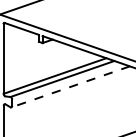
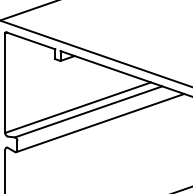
line: (70, 86) -> (100, 122), dashed -> solid

